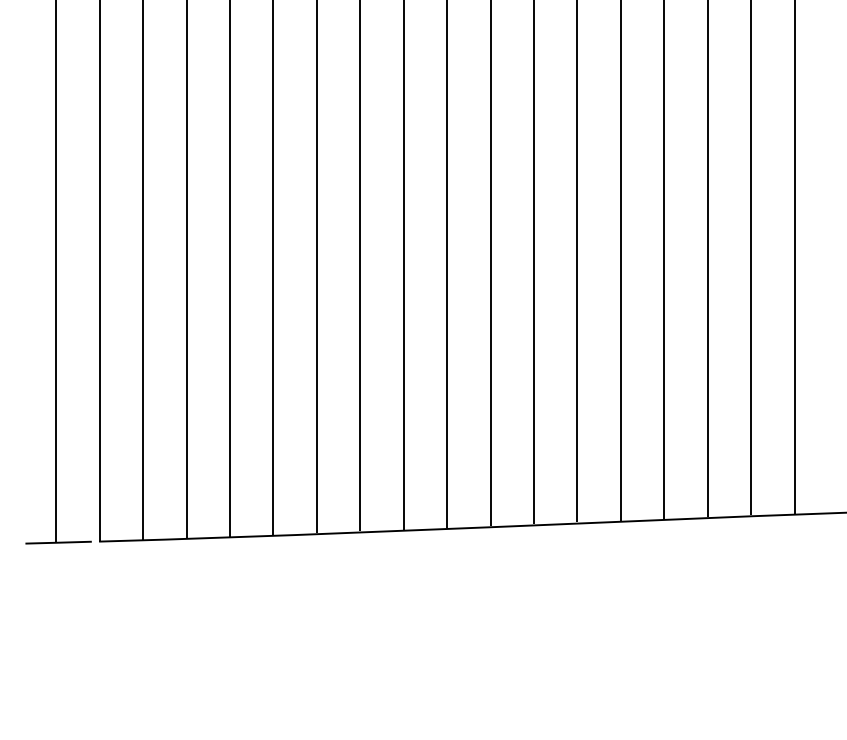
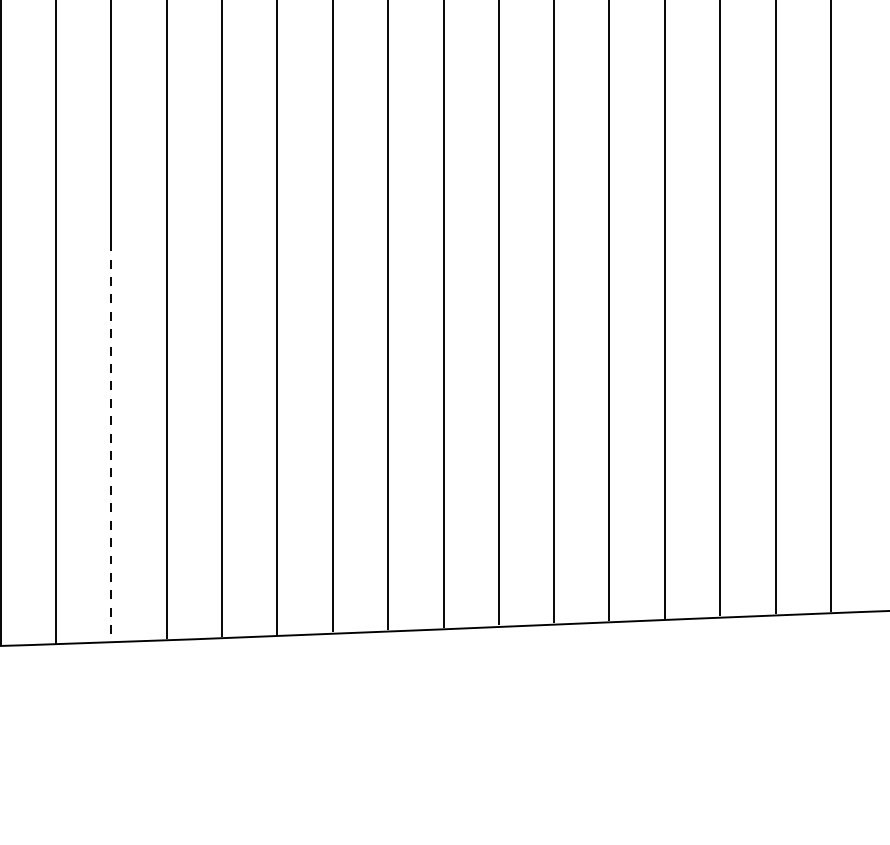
line: (230, 380) -> (111, 442), solid -> dashed

